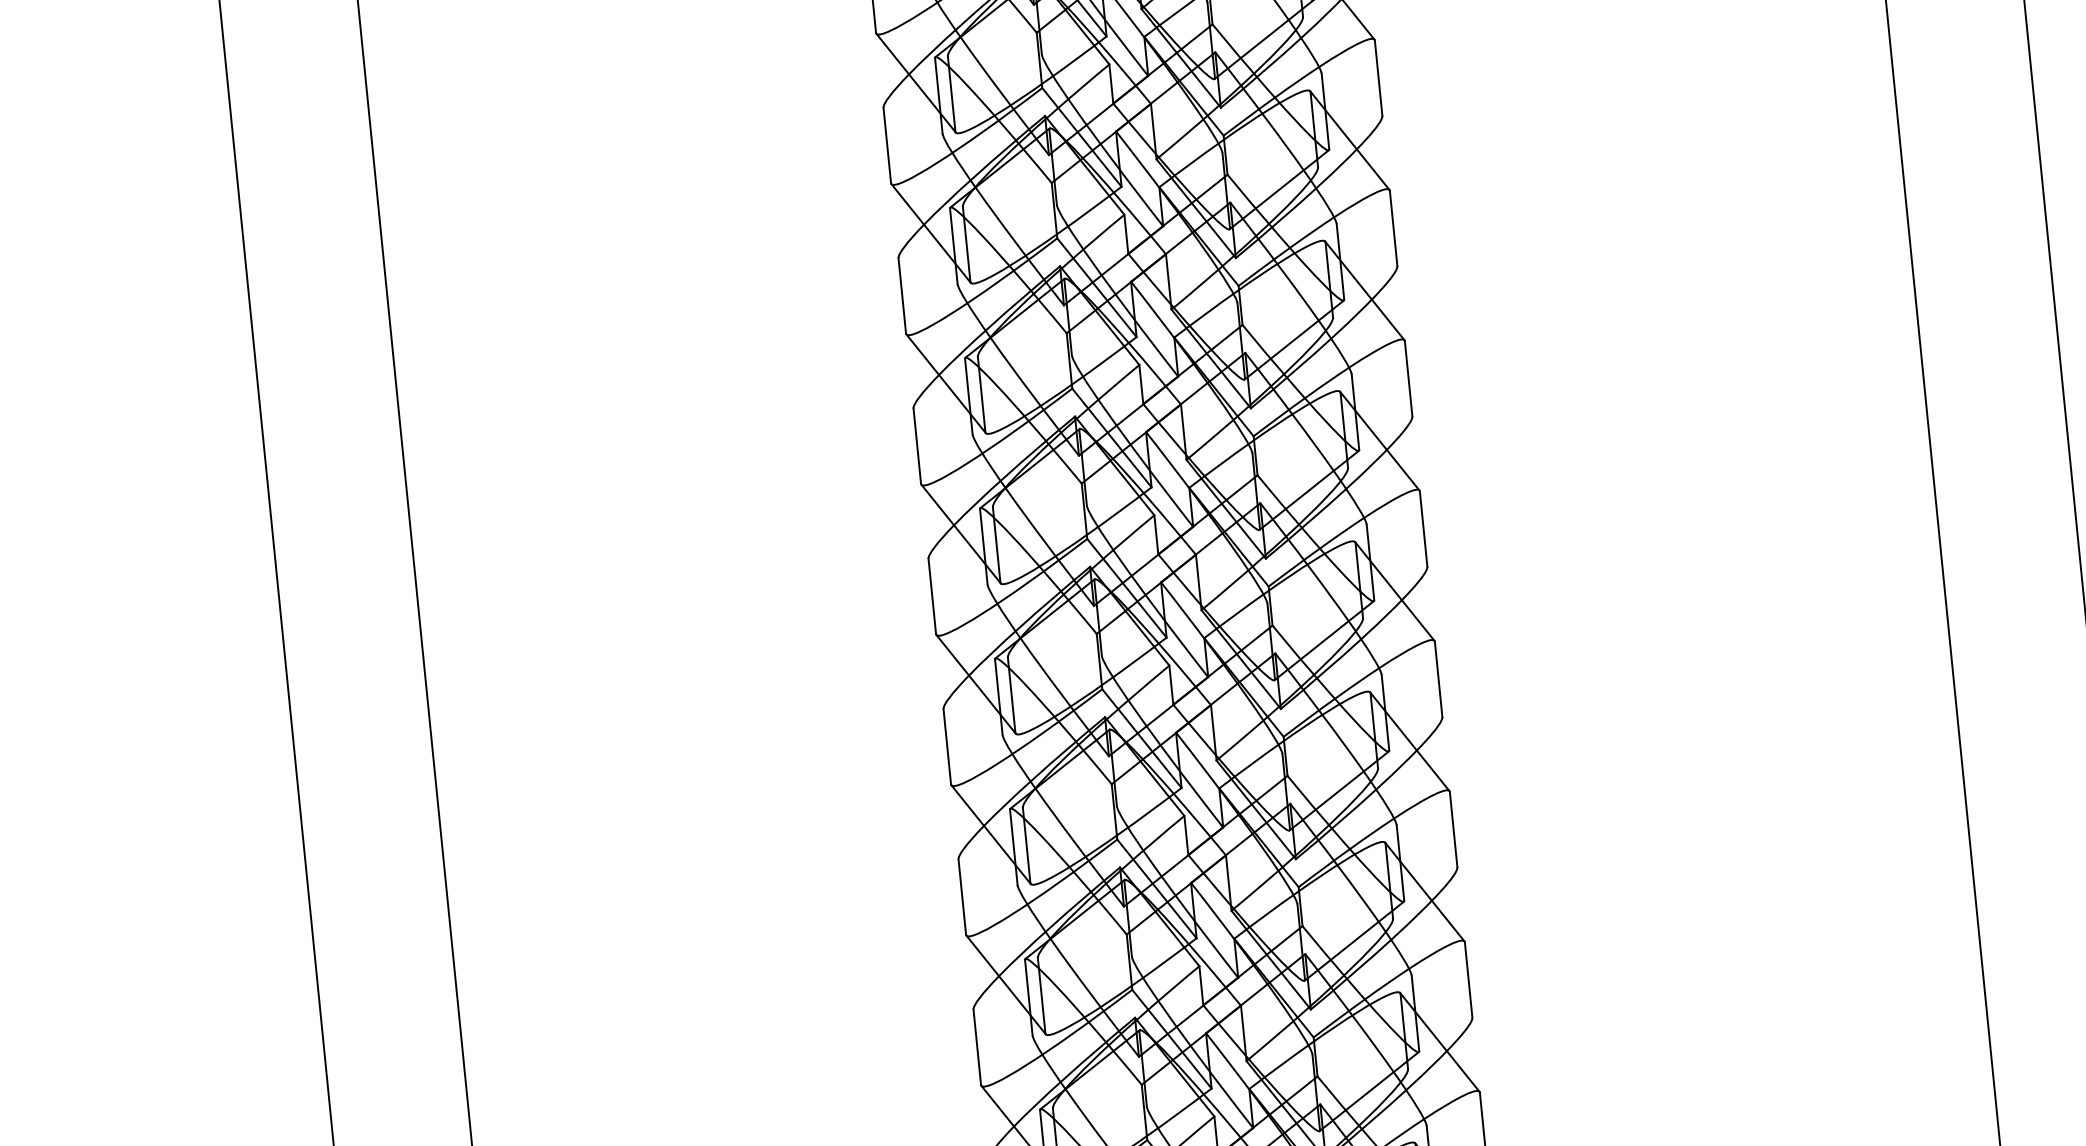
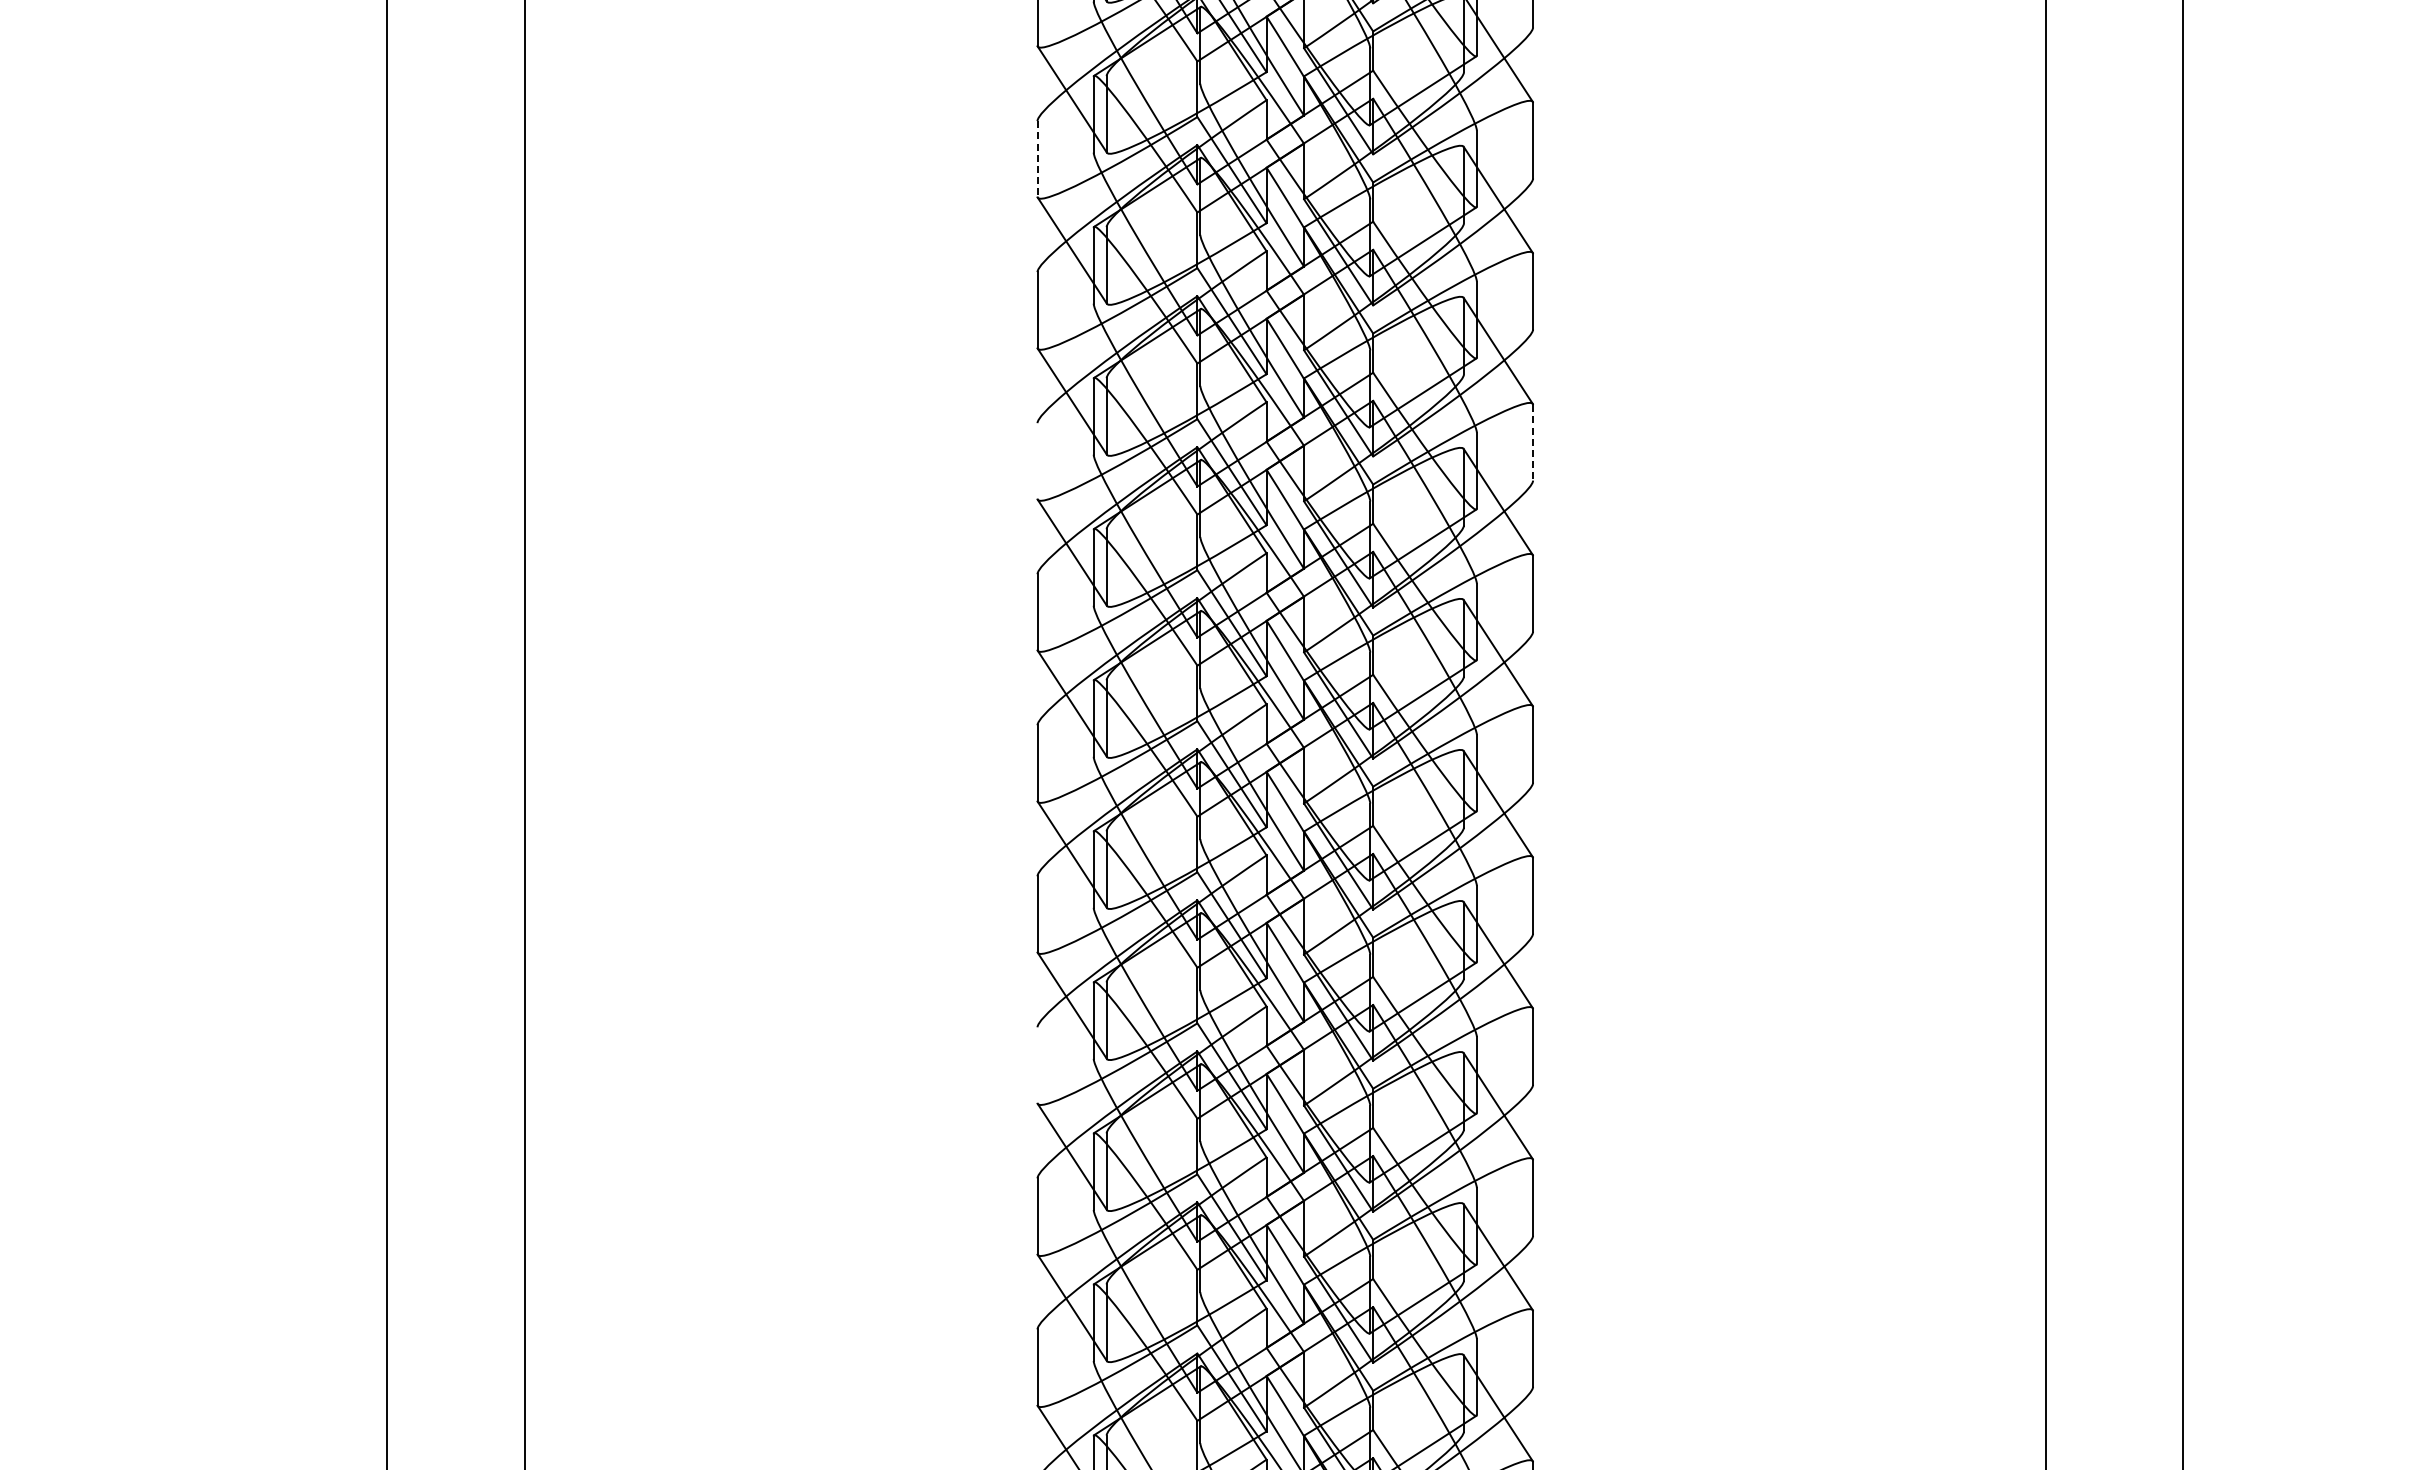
line: (887, 145) -> (1037, 158), solid -> dashed
line: (1409, 378) -> (1533, 442), solid -> dashed
line: (917, 445) -> (1037, 460), removed
line: (977, 1046) -> (1037, 1064), removed

